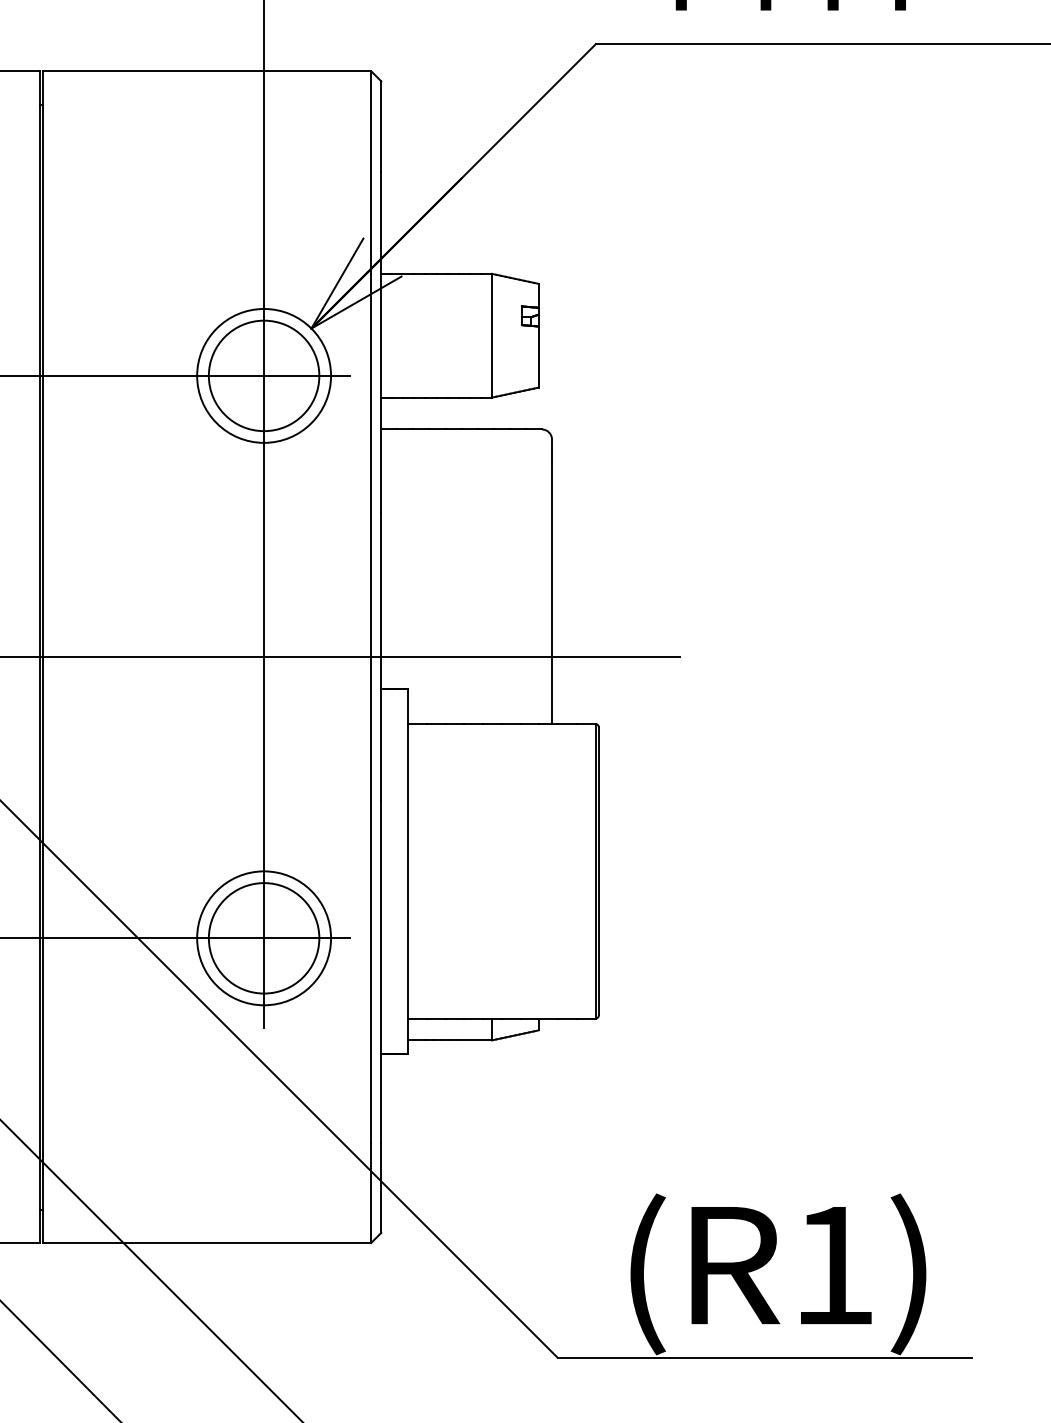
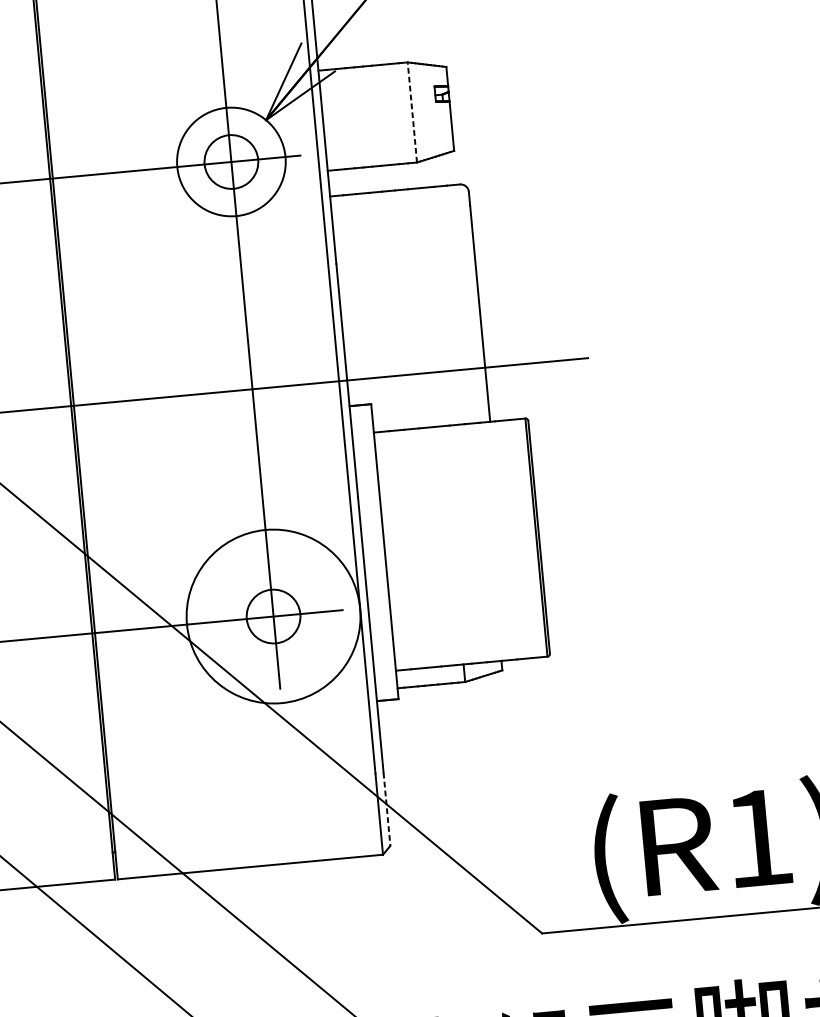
line: (491, 335) -> (412, 112), solid -> dashed
circle: (263, 375) -> (230, 161), size x0.6
circle: (263, 938) -> (273, 616), size x0.6
circle: (264, 938) -> (273, 616), size x1.6
line: (381, 1188) -> (387, 809), solid -> dashed

